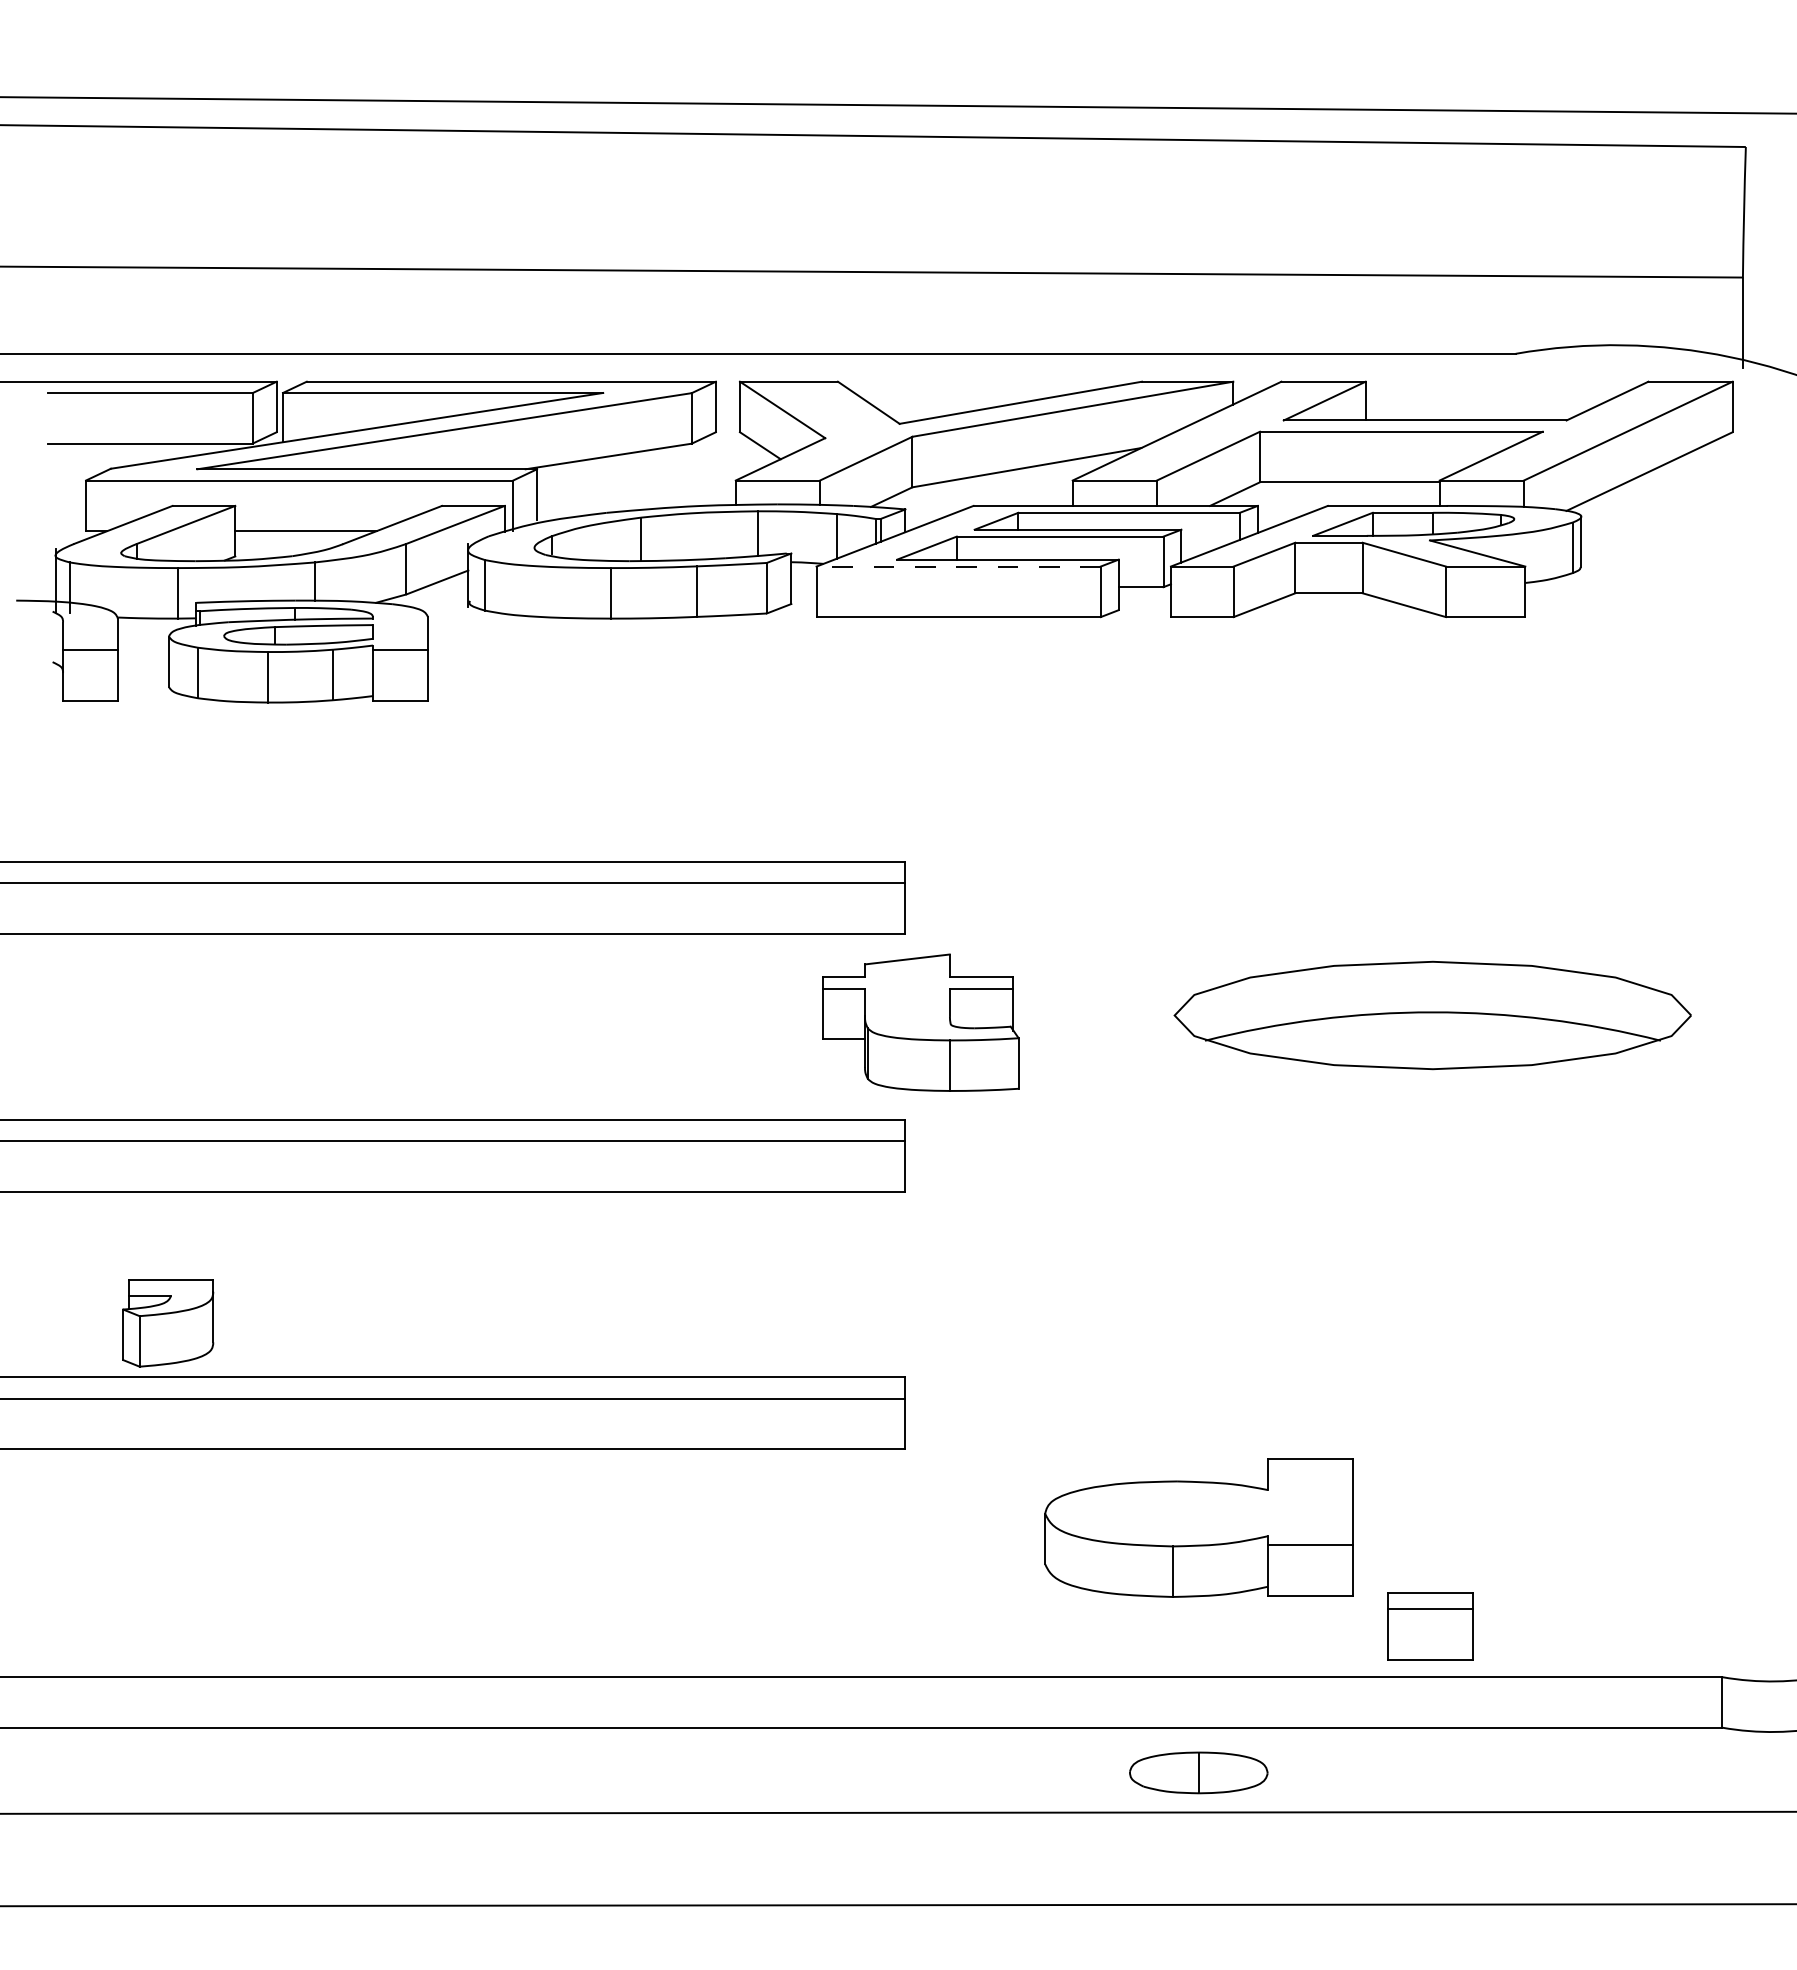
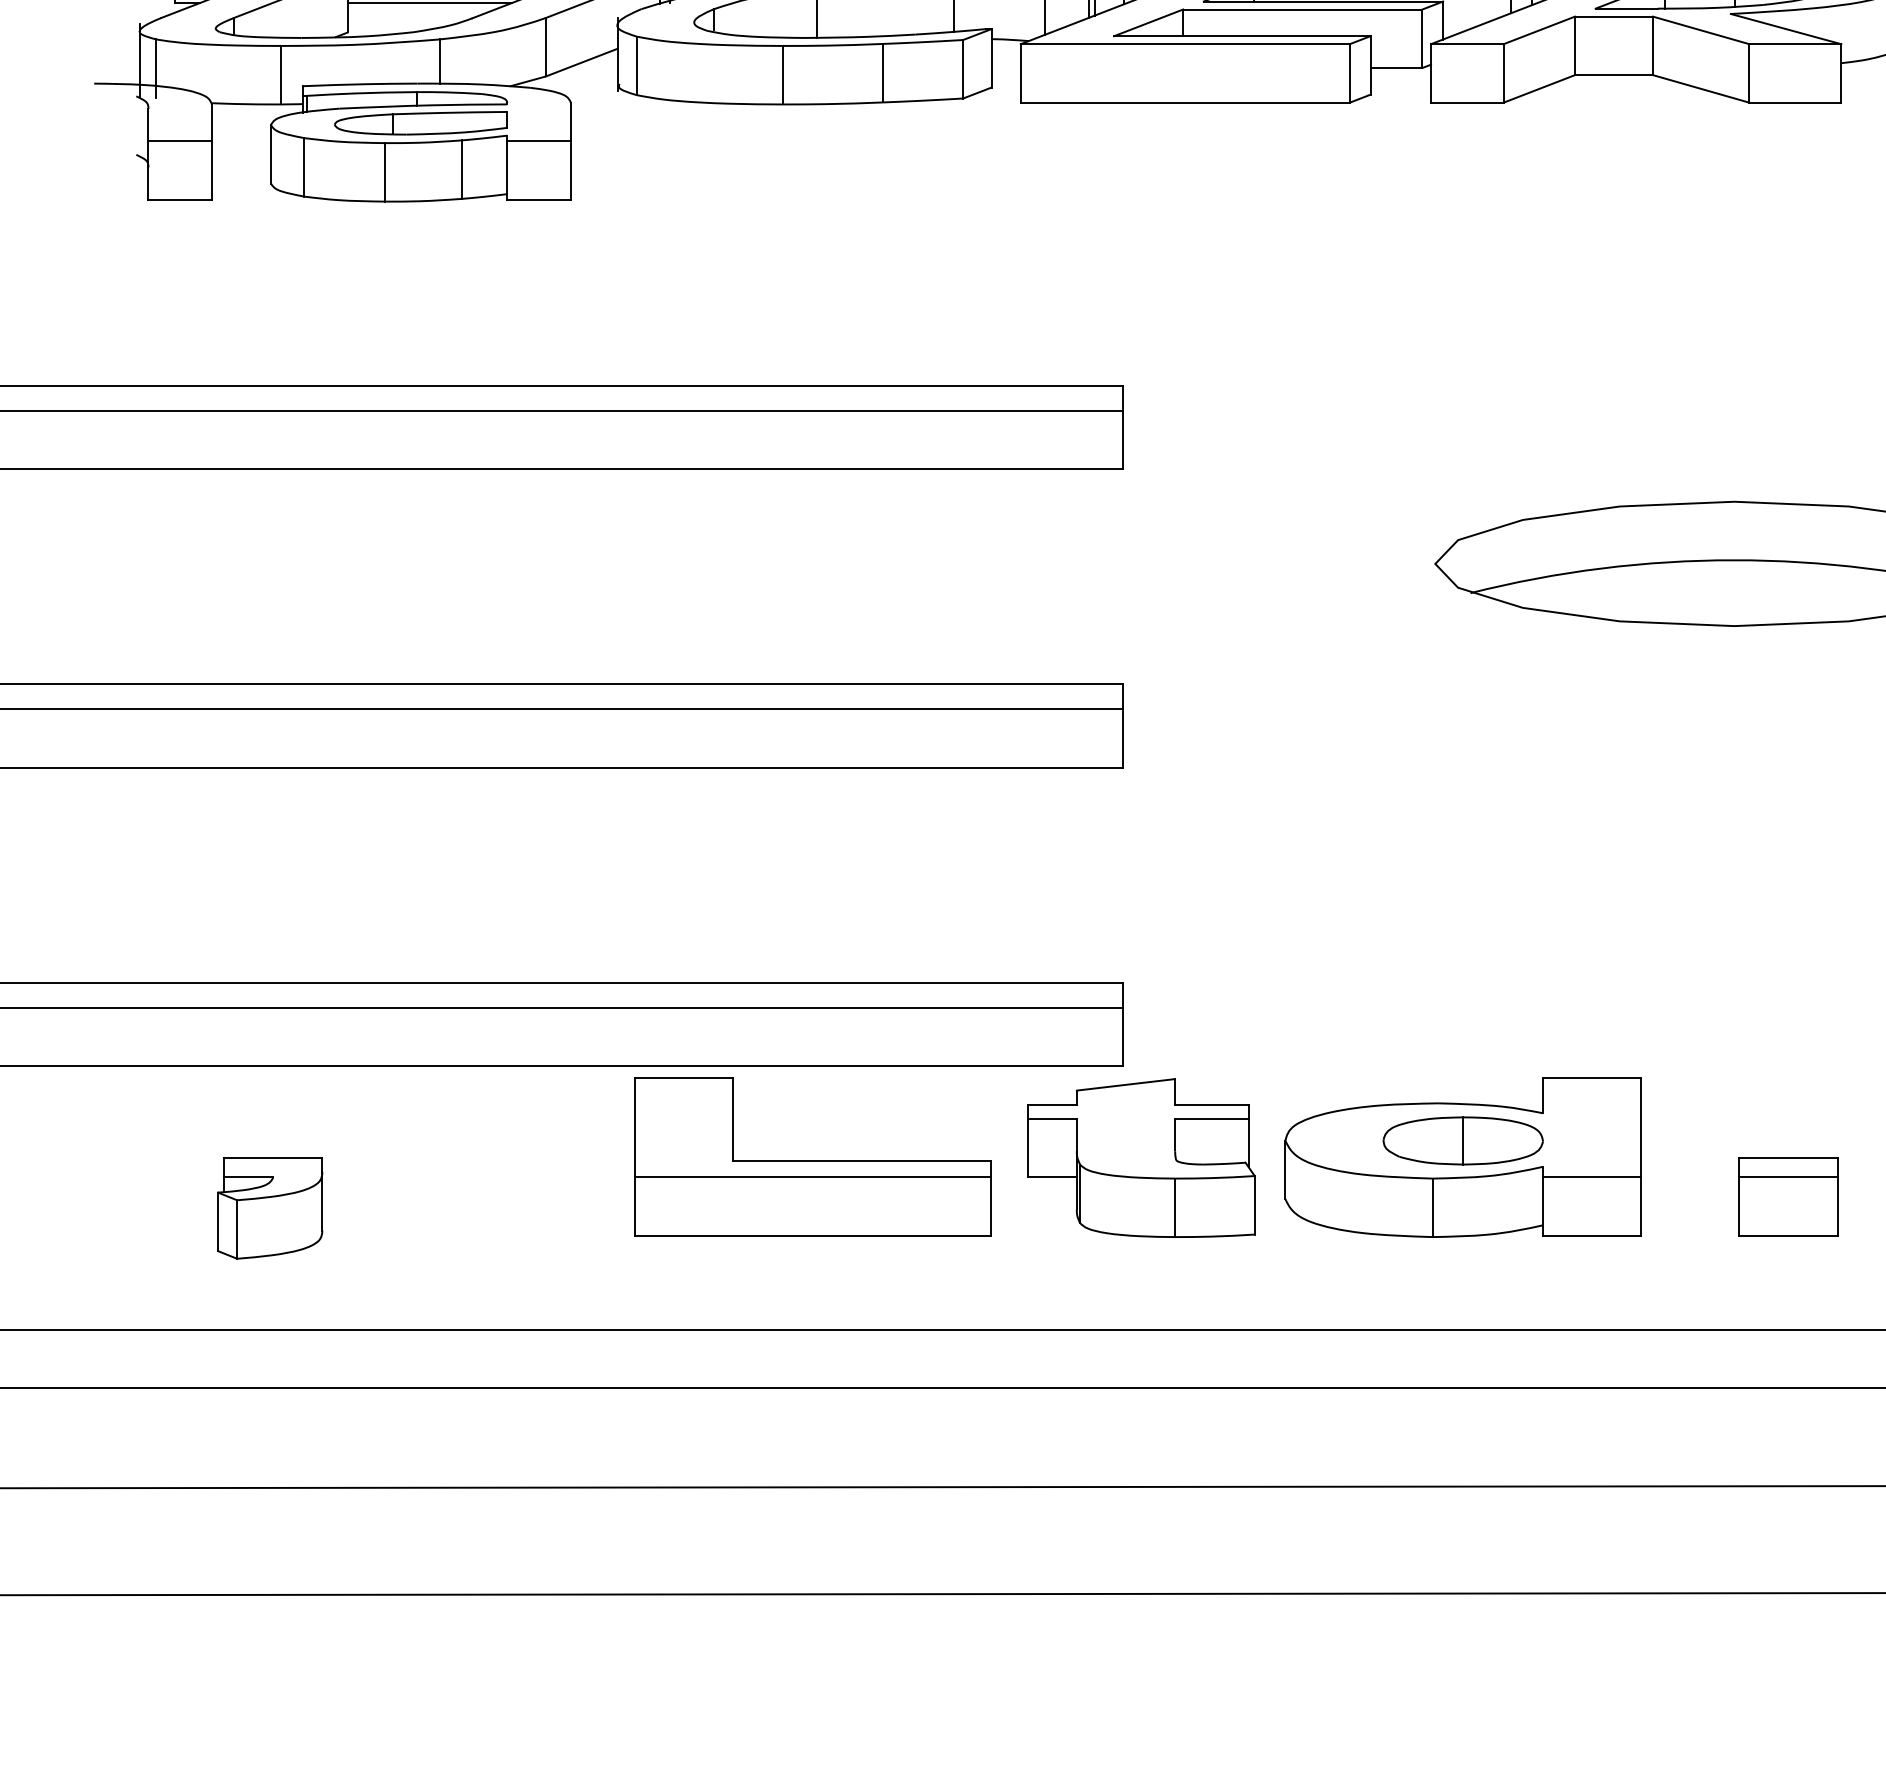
line: (958, 566) -> (1185, 44), dashed -> solid
part: (920, 1022) -> (1141, 1157), moved
part: (168, 1323) -> (270, 1208), moved
part: (637, 1527) -> (813, 1156), added
part: (1430, 1626) -> (1788, 1197), moved
part: (1198, 1772) -> (1462, 1140), moved

